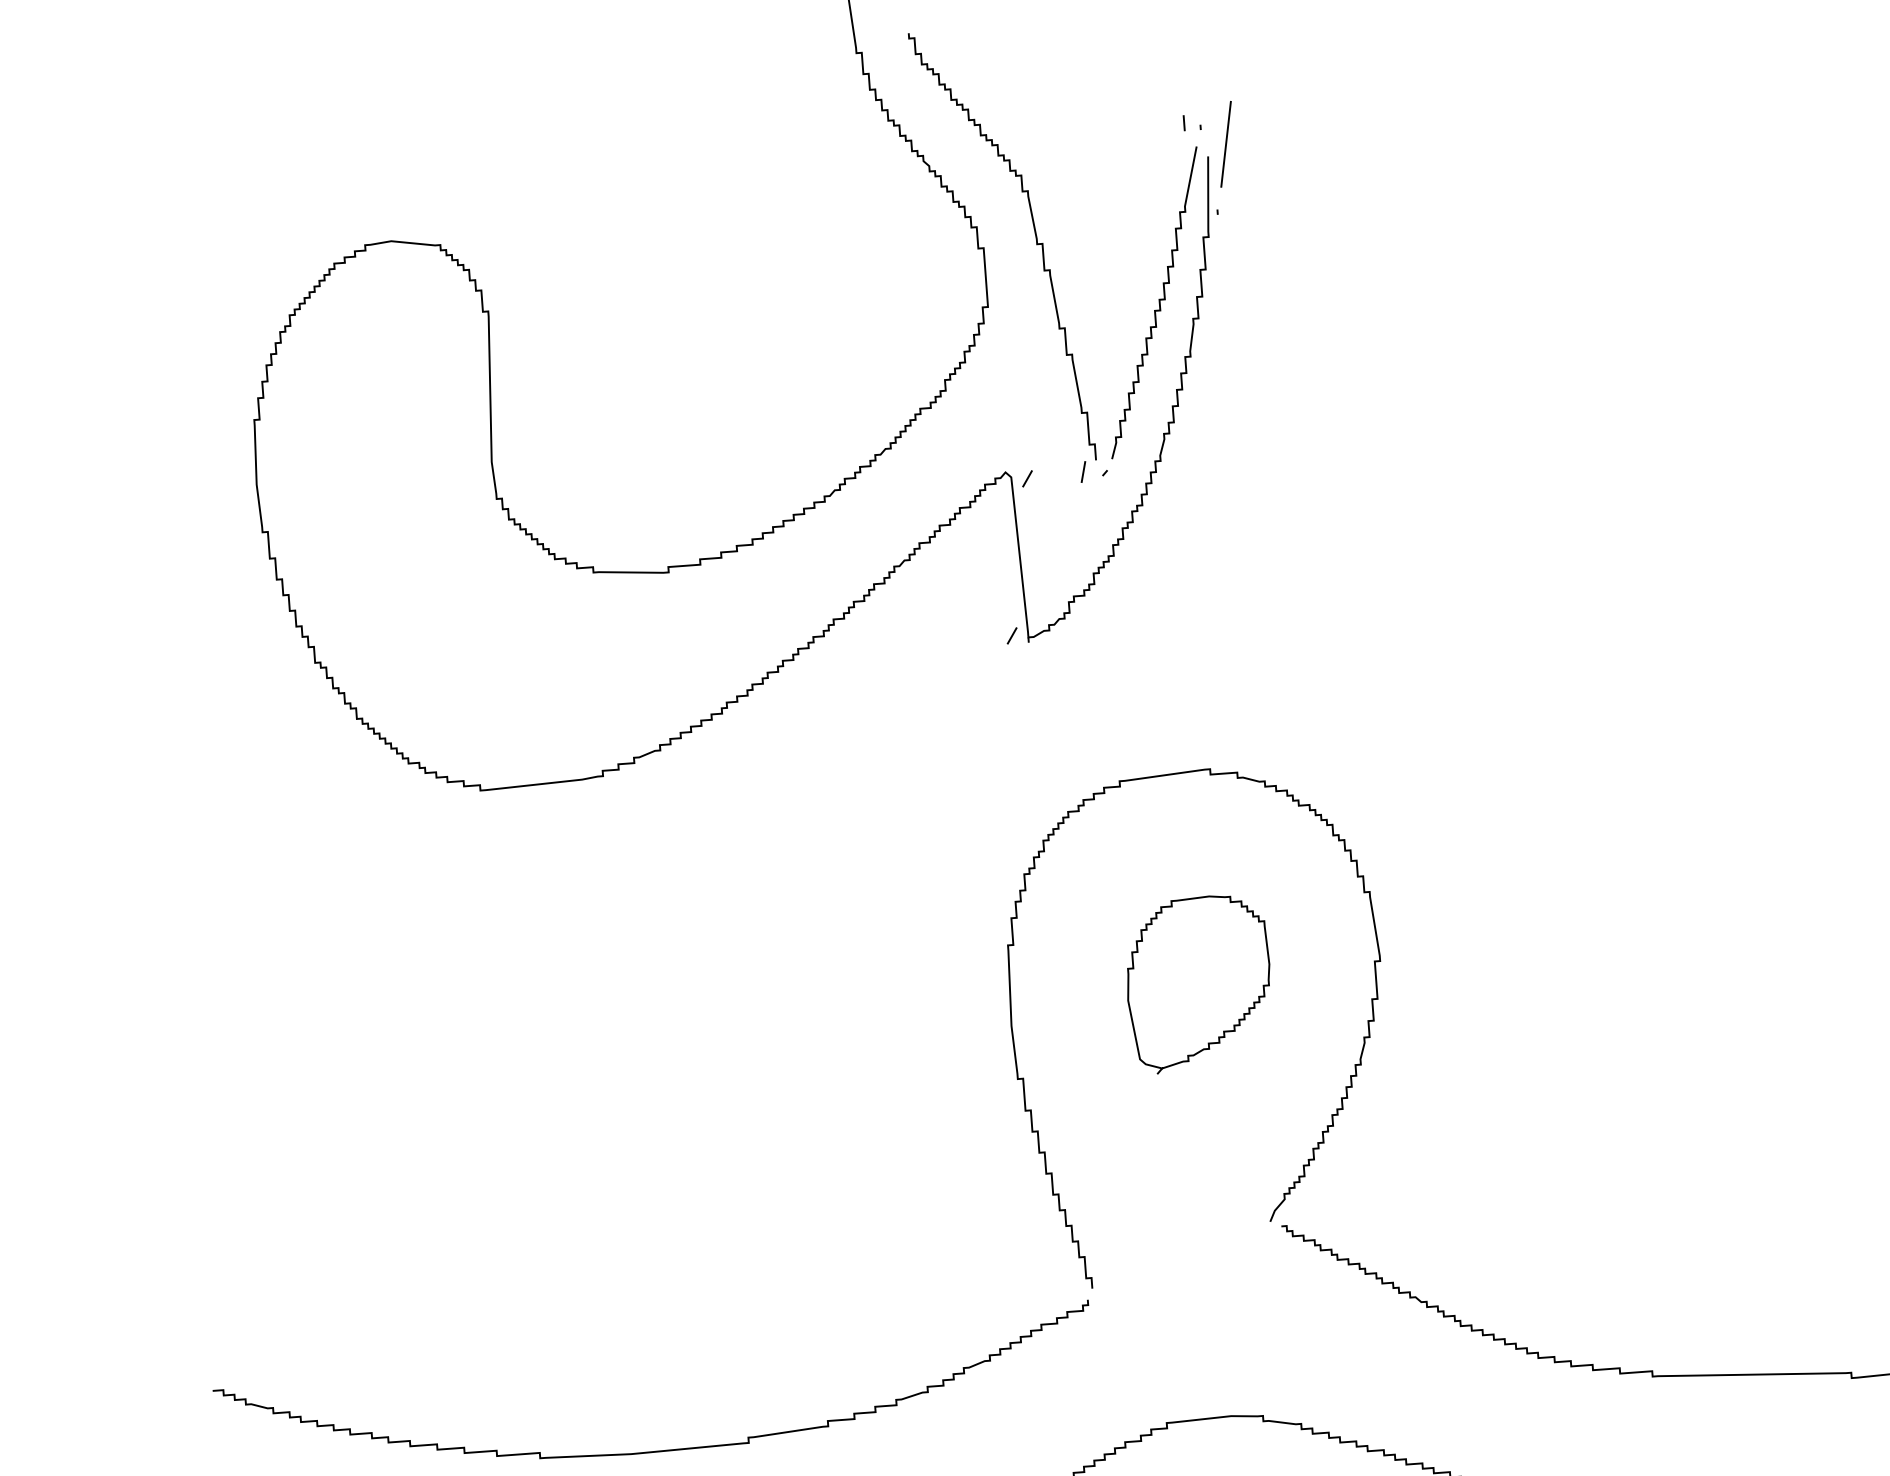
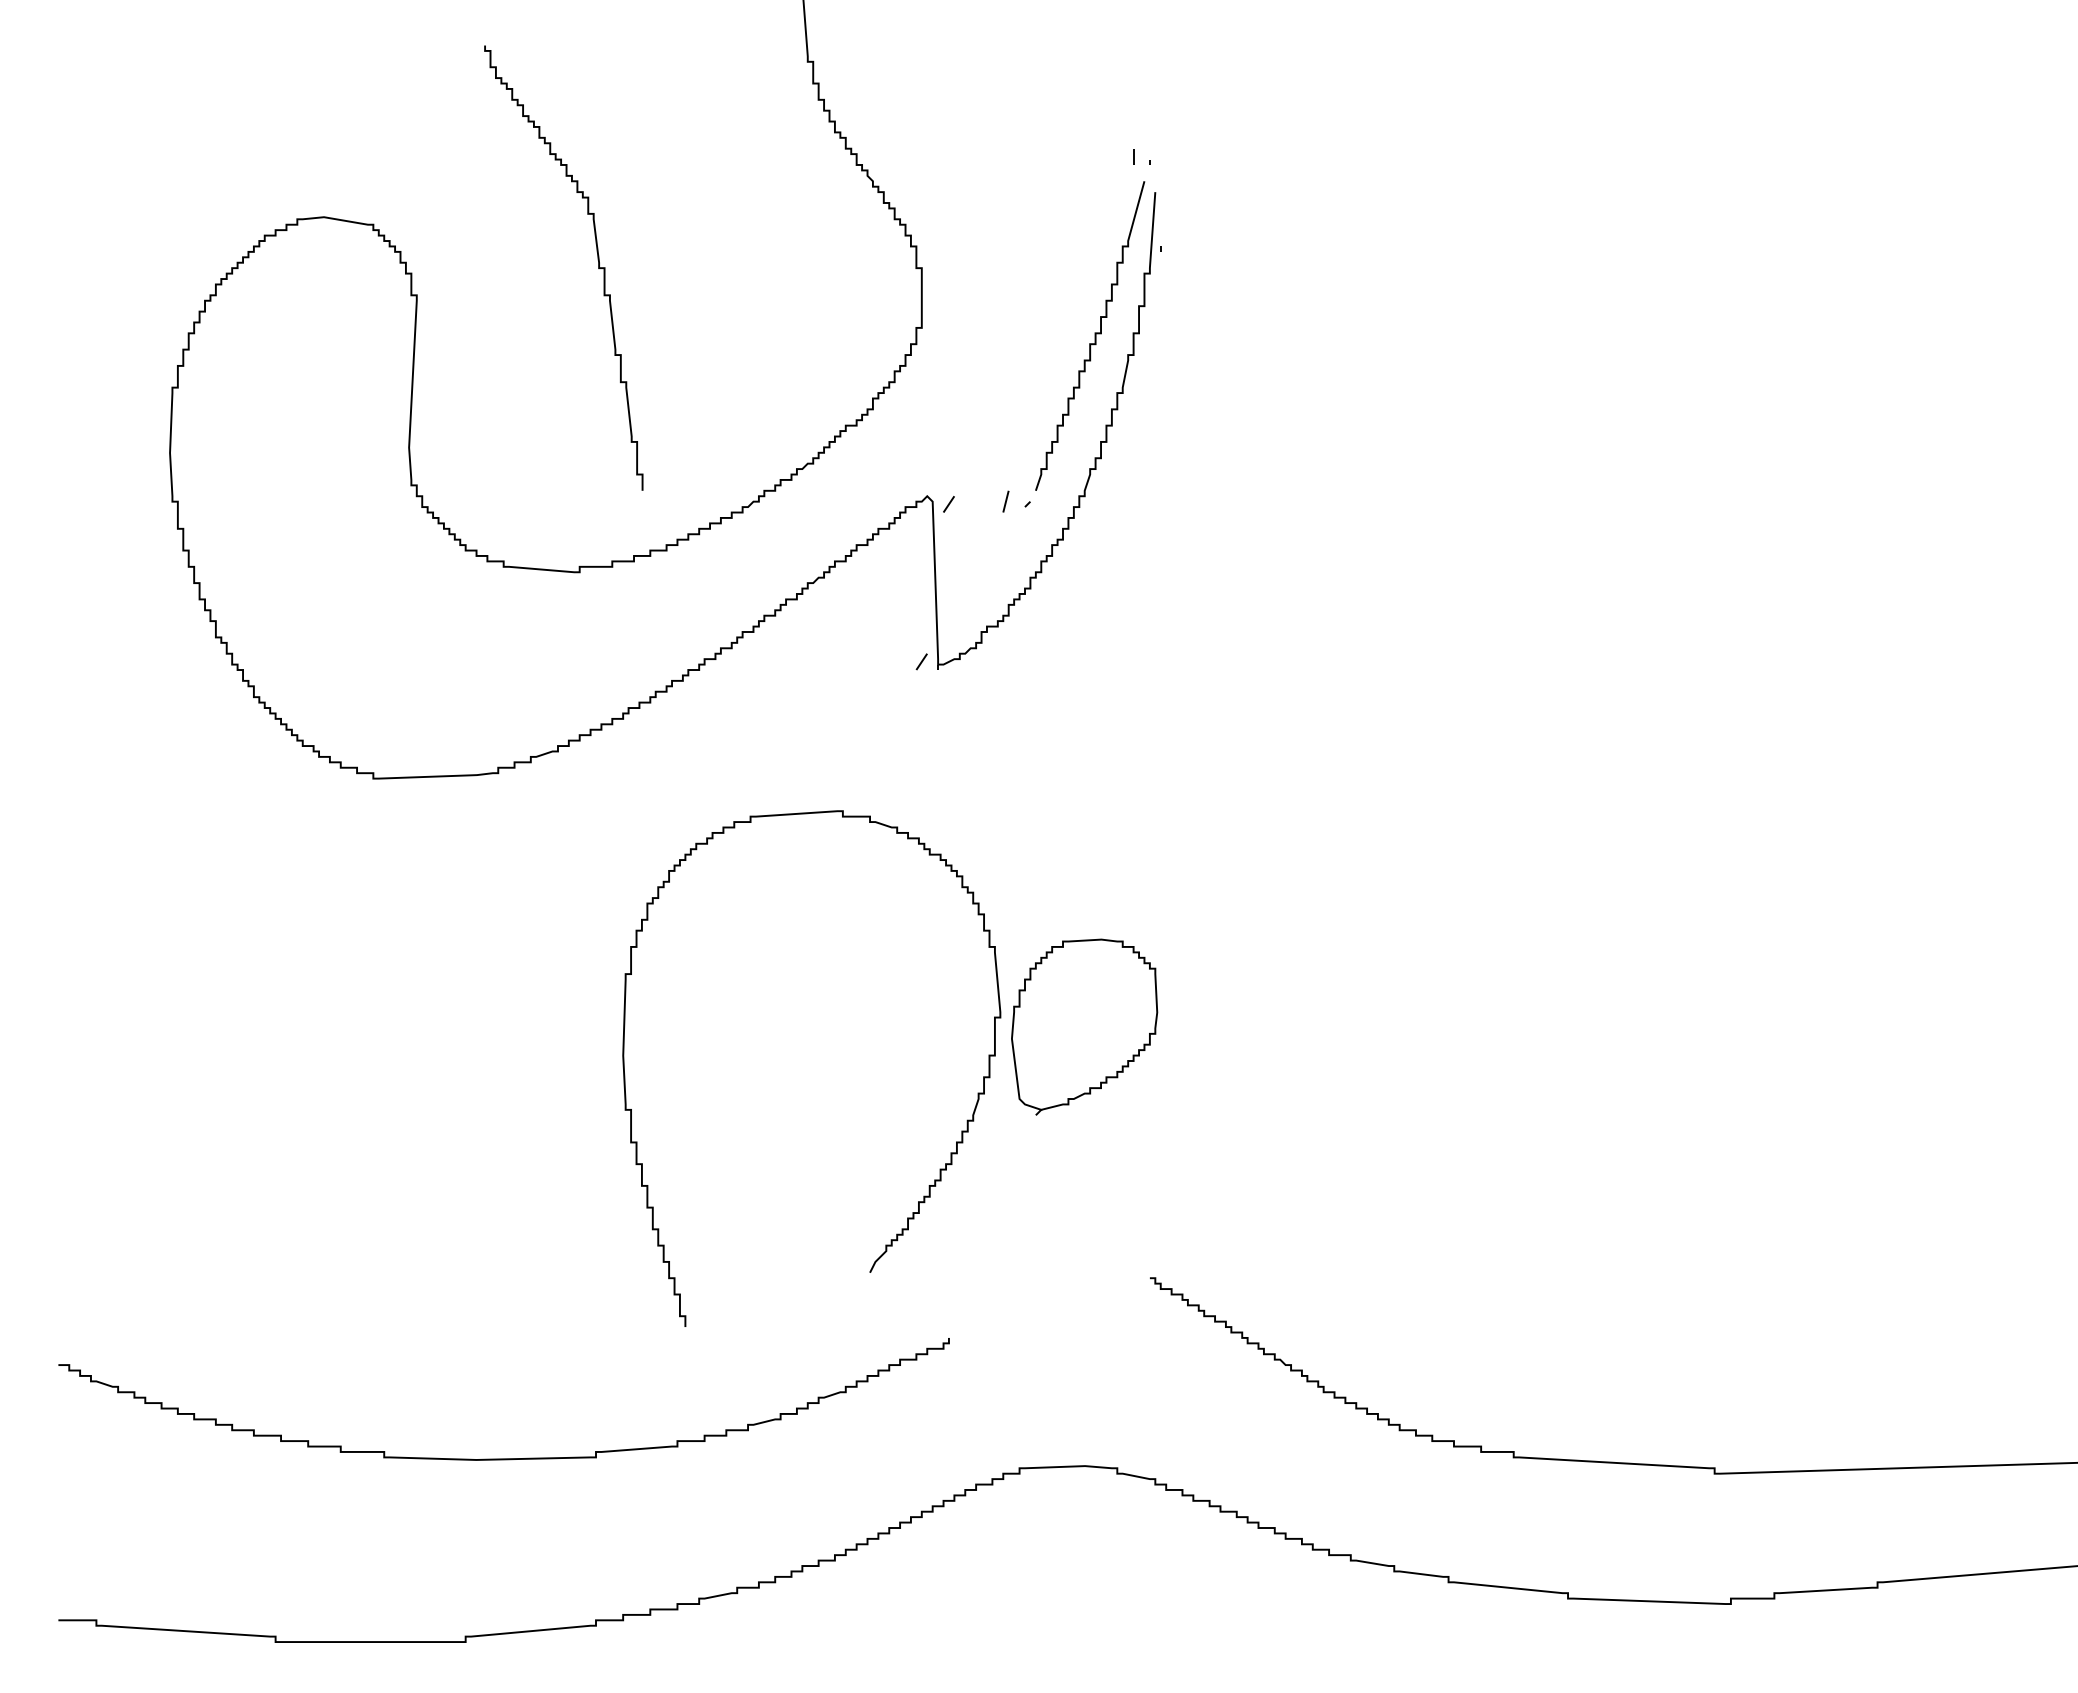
line: (1226, 143) -> (1174, 180), removed
curve: (1034, 235) -> (597, 259), moved
curve: (1350, 1075) -> (961, 1130), moved

